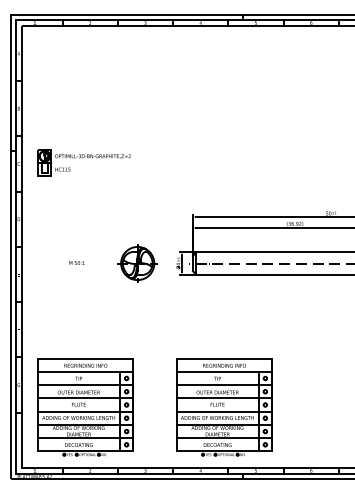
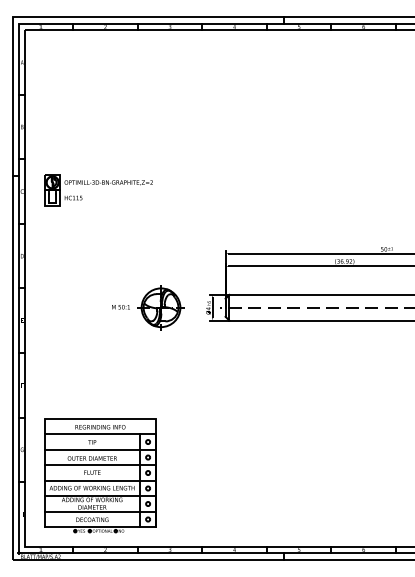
text: (76, 263) -> (120, 307), moved
part: (224, 407) -> (262, 475), removed

